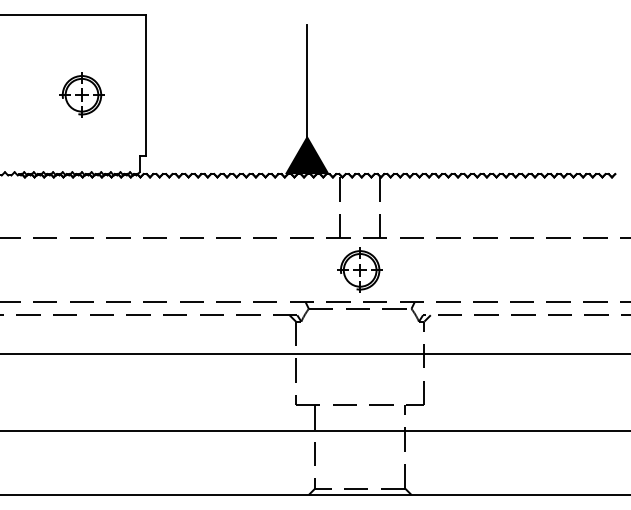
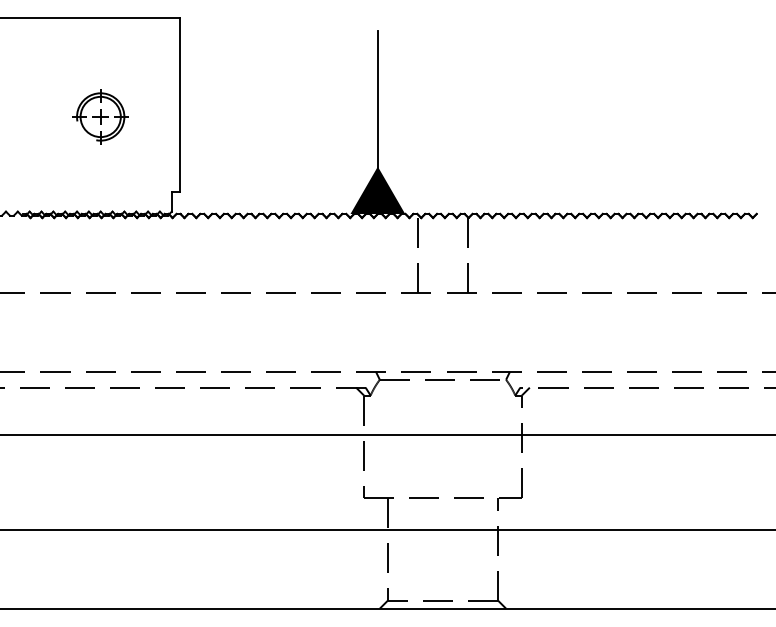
part: (359, 269) -> (442, 331), removed

